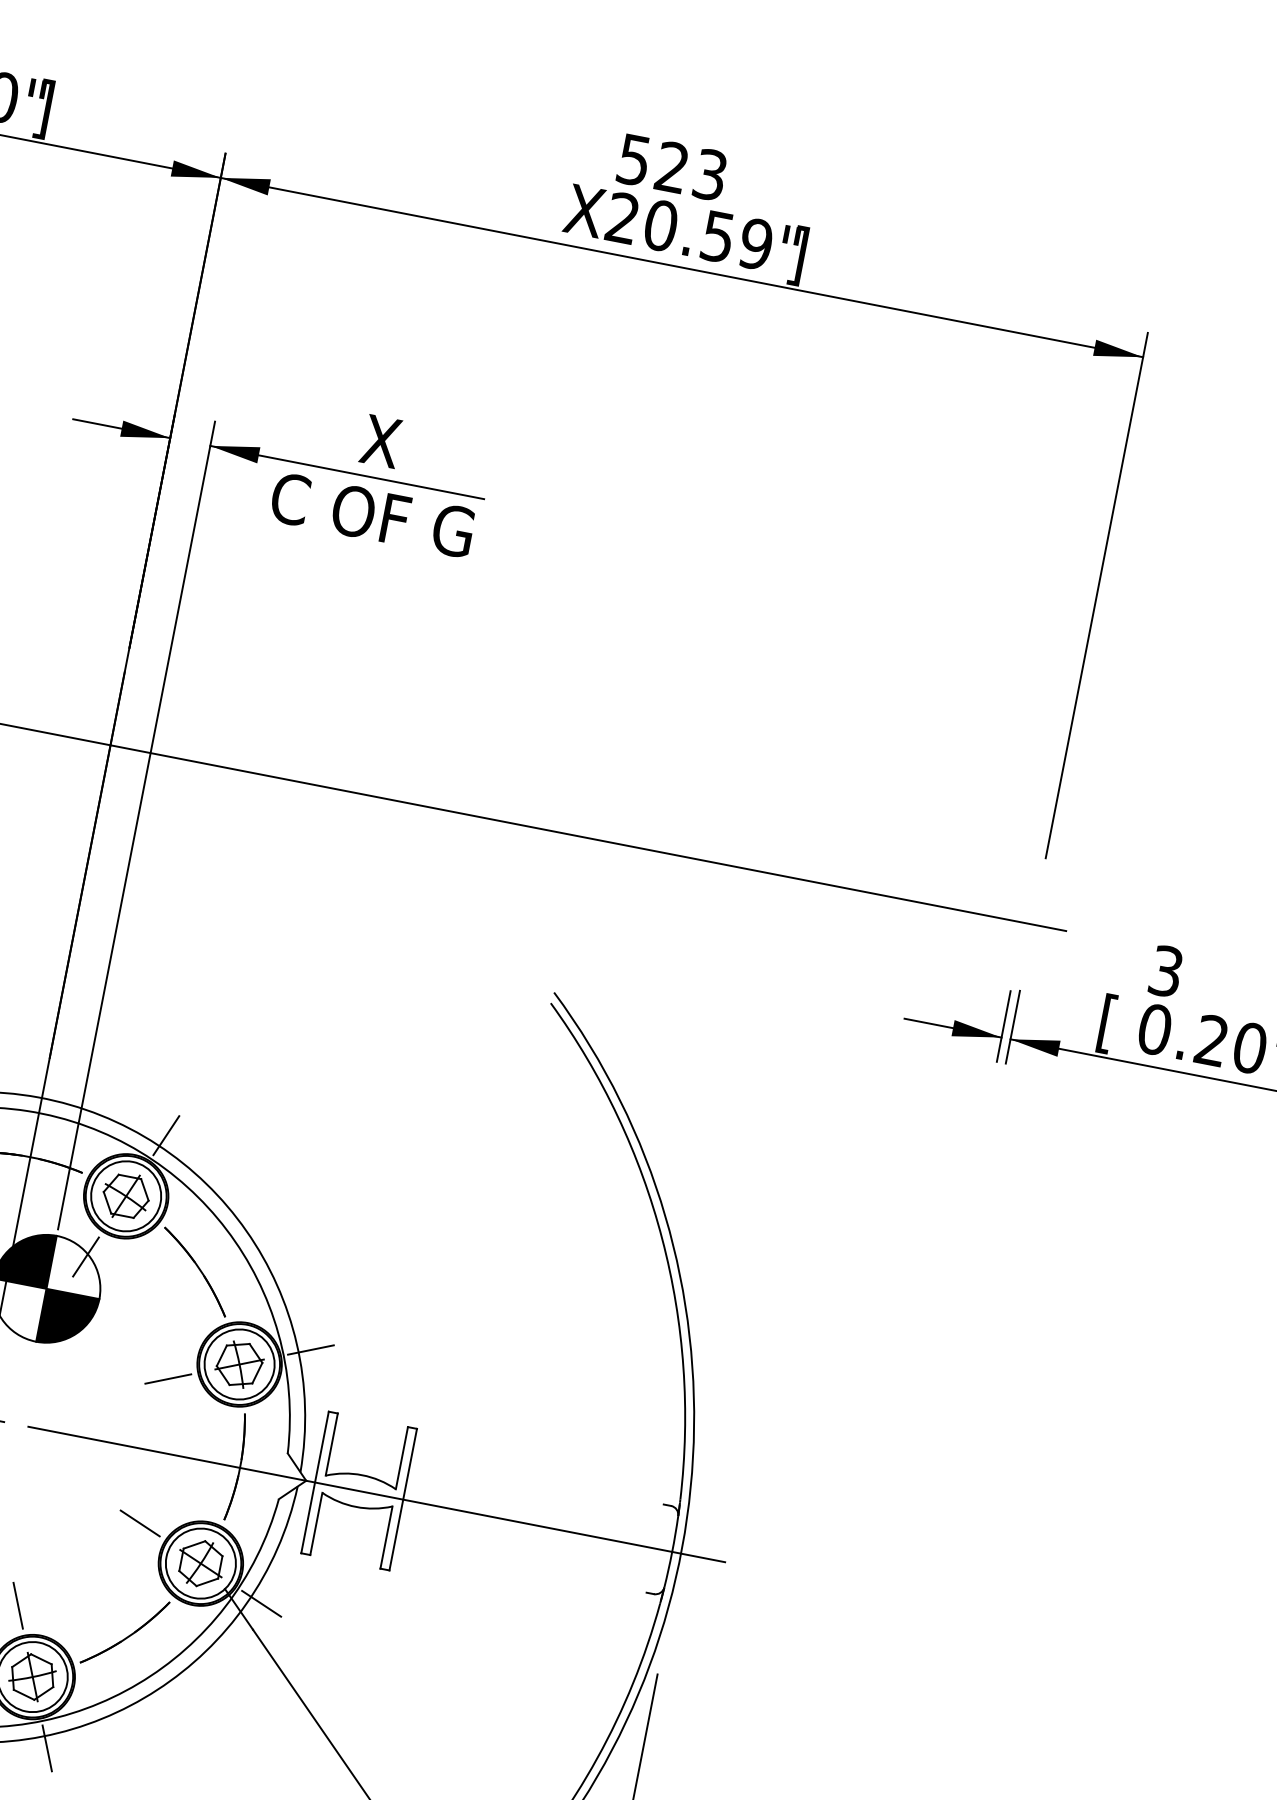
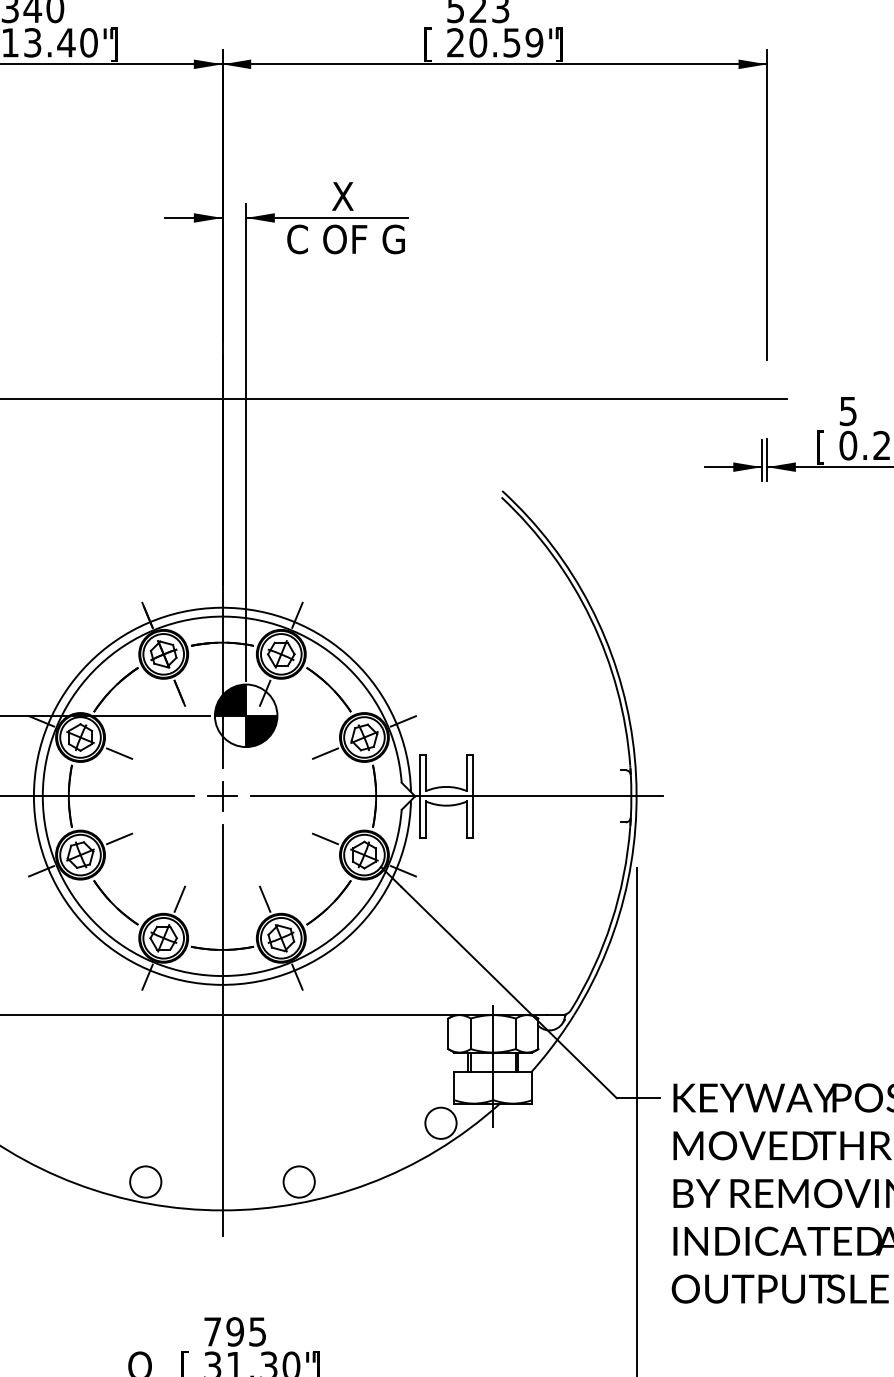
text: (582, 213) -> (432, 44), X -> [
text: (1166, 970) -> (848, 410), 3 -> 5

